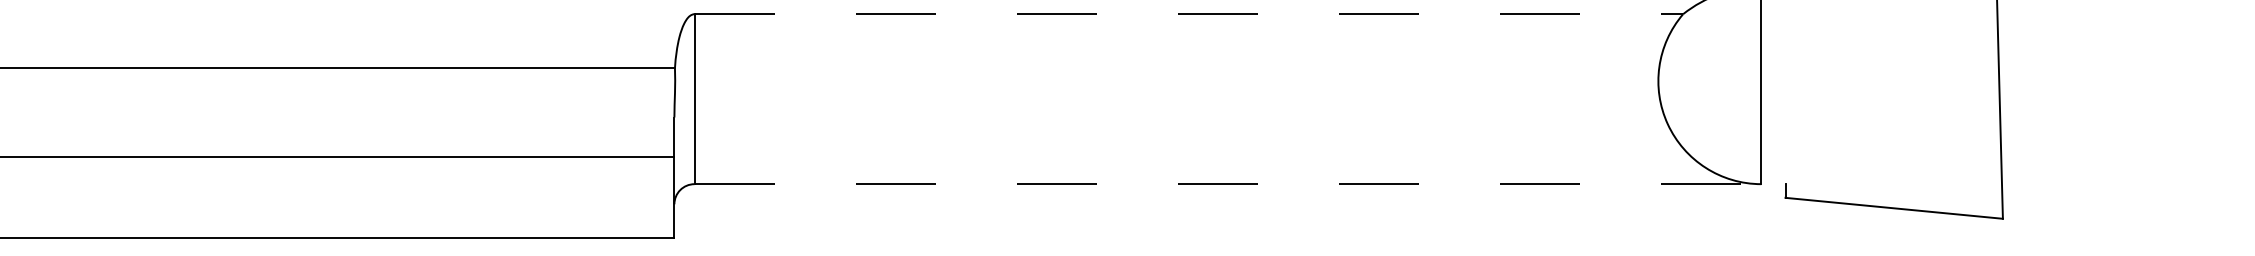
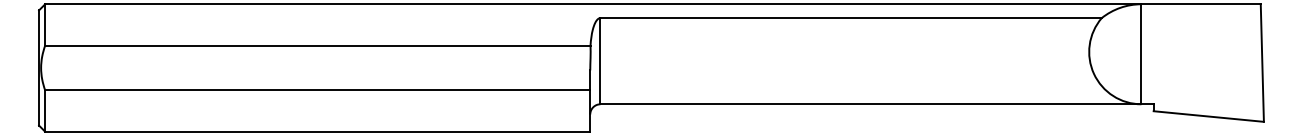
line: (1189, 14) -> (851, 18), dashed -> solid
line: (1240, 184) -> (877, 104), dashed -> solid

